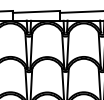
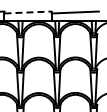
line: (36, 11) -> (28, 12), solid -> dashed

